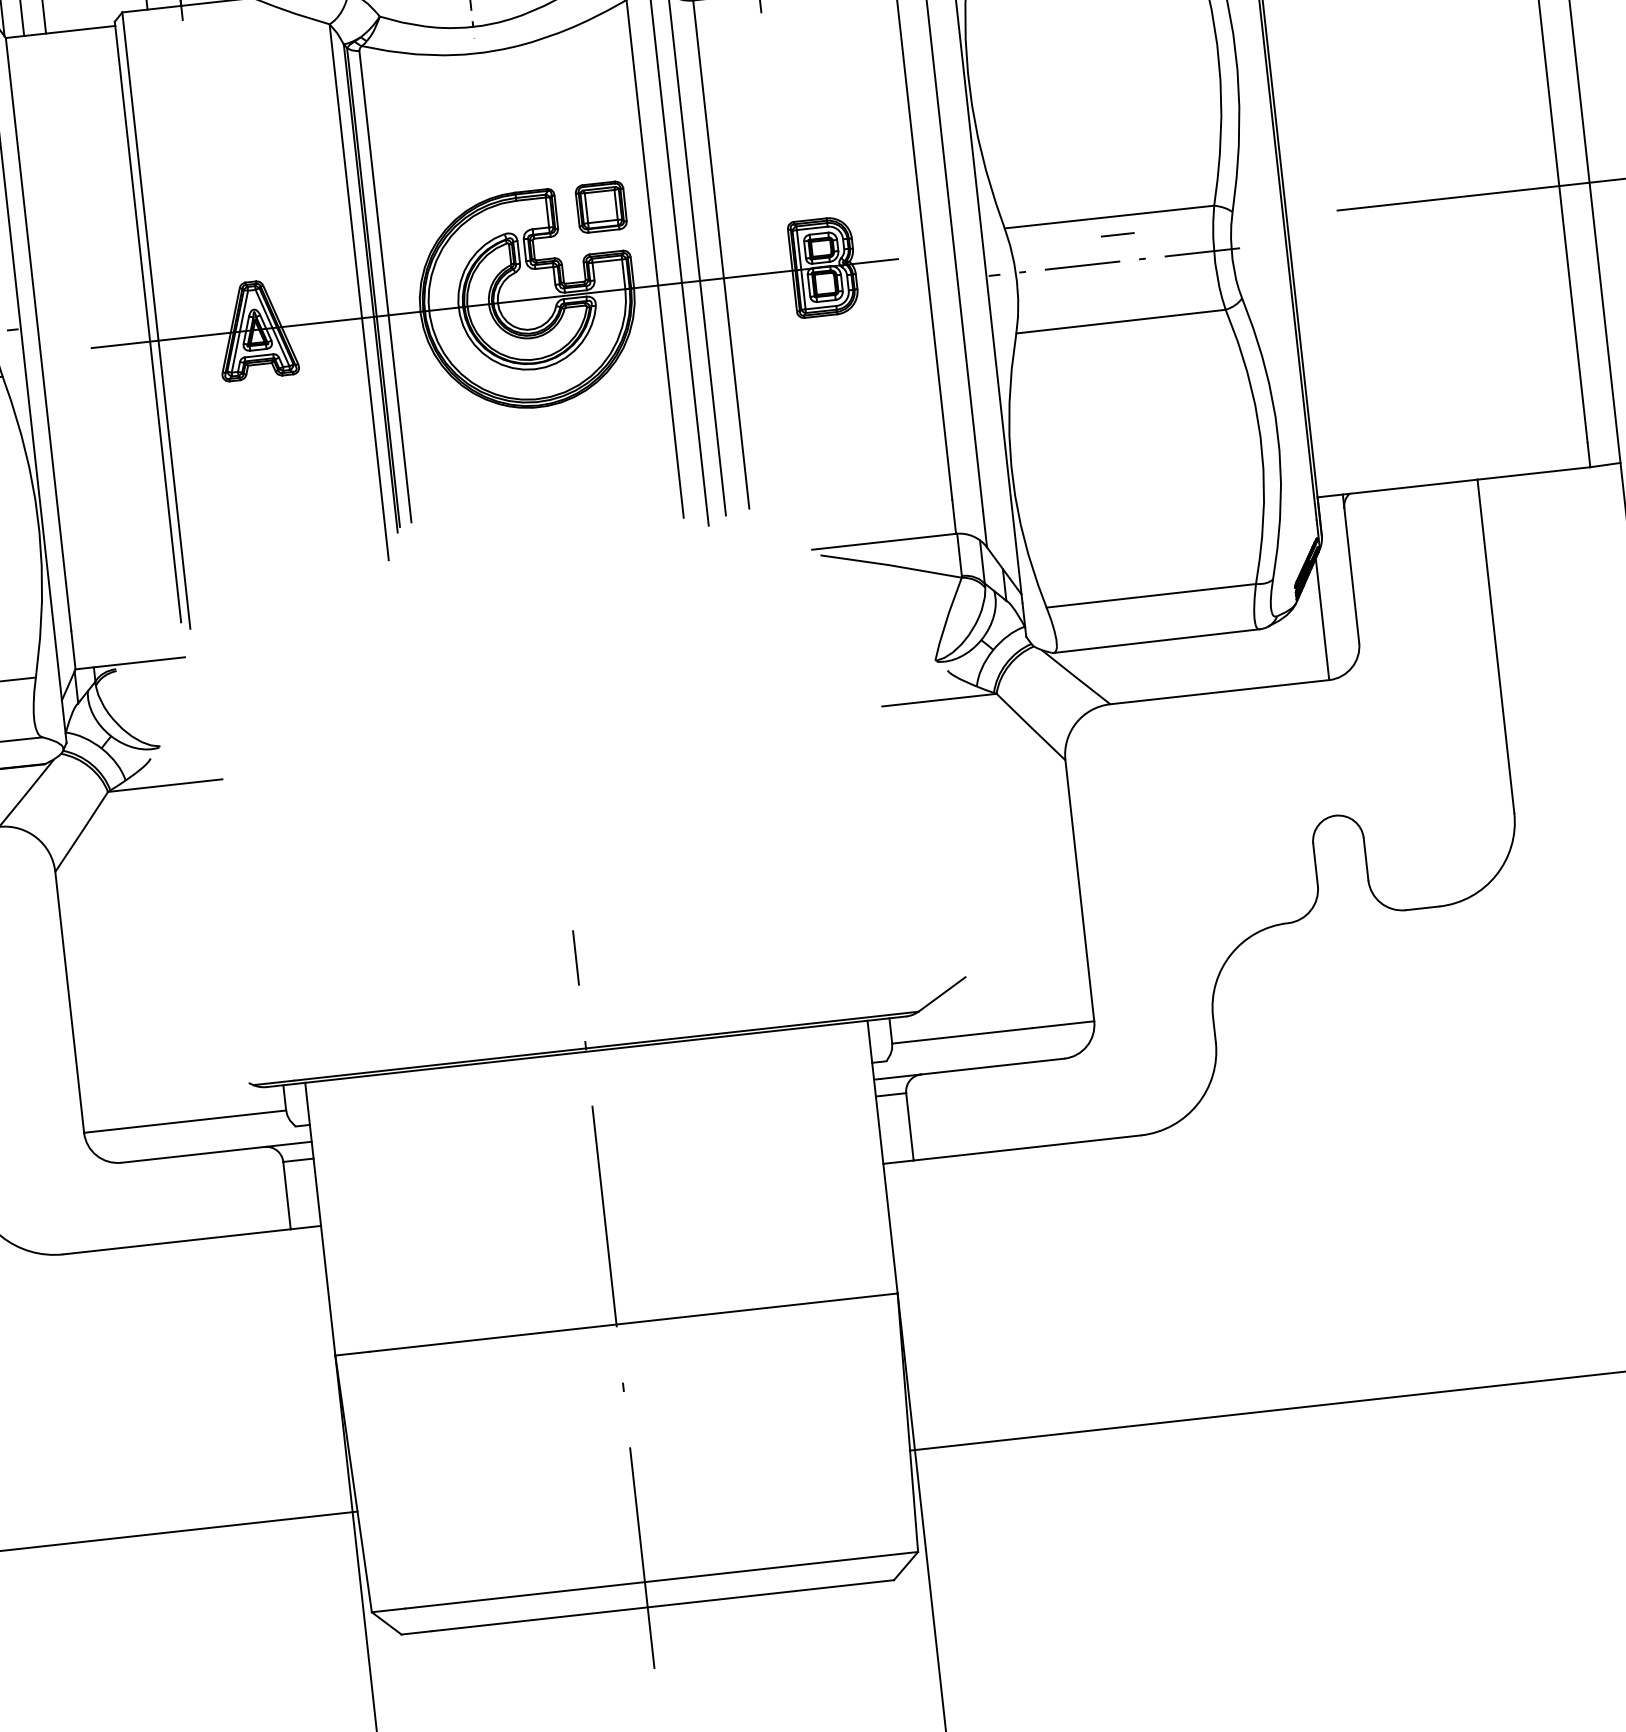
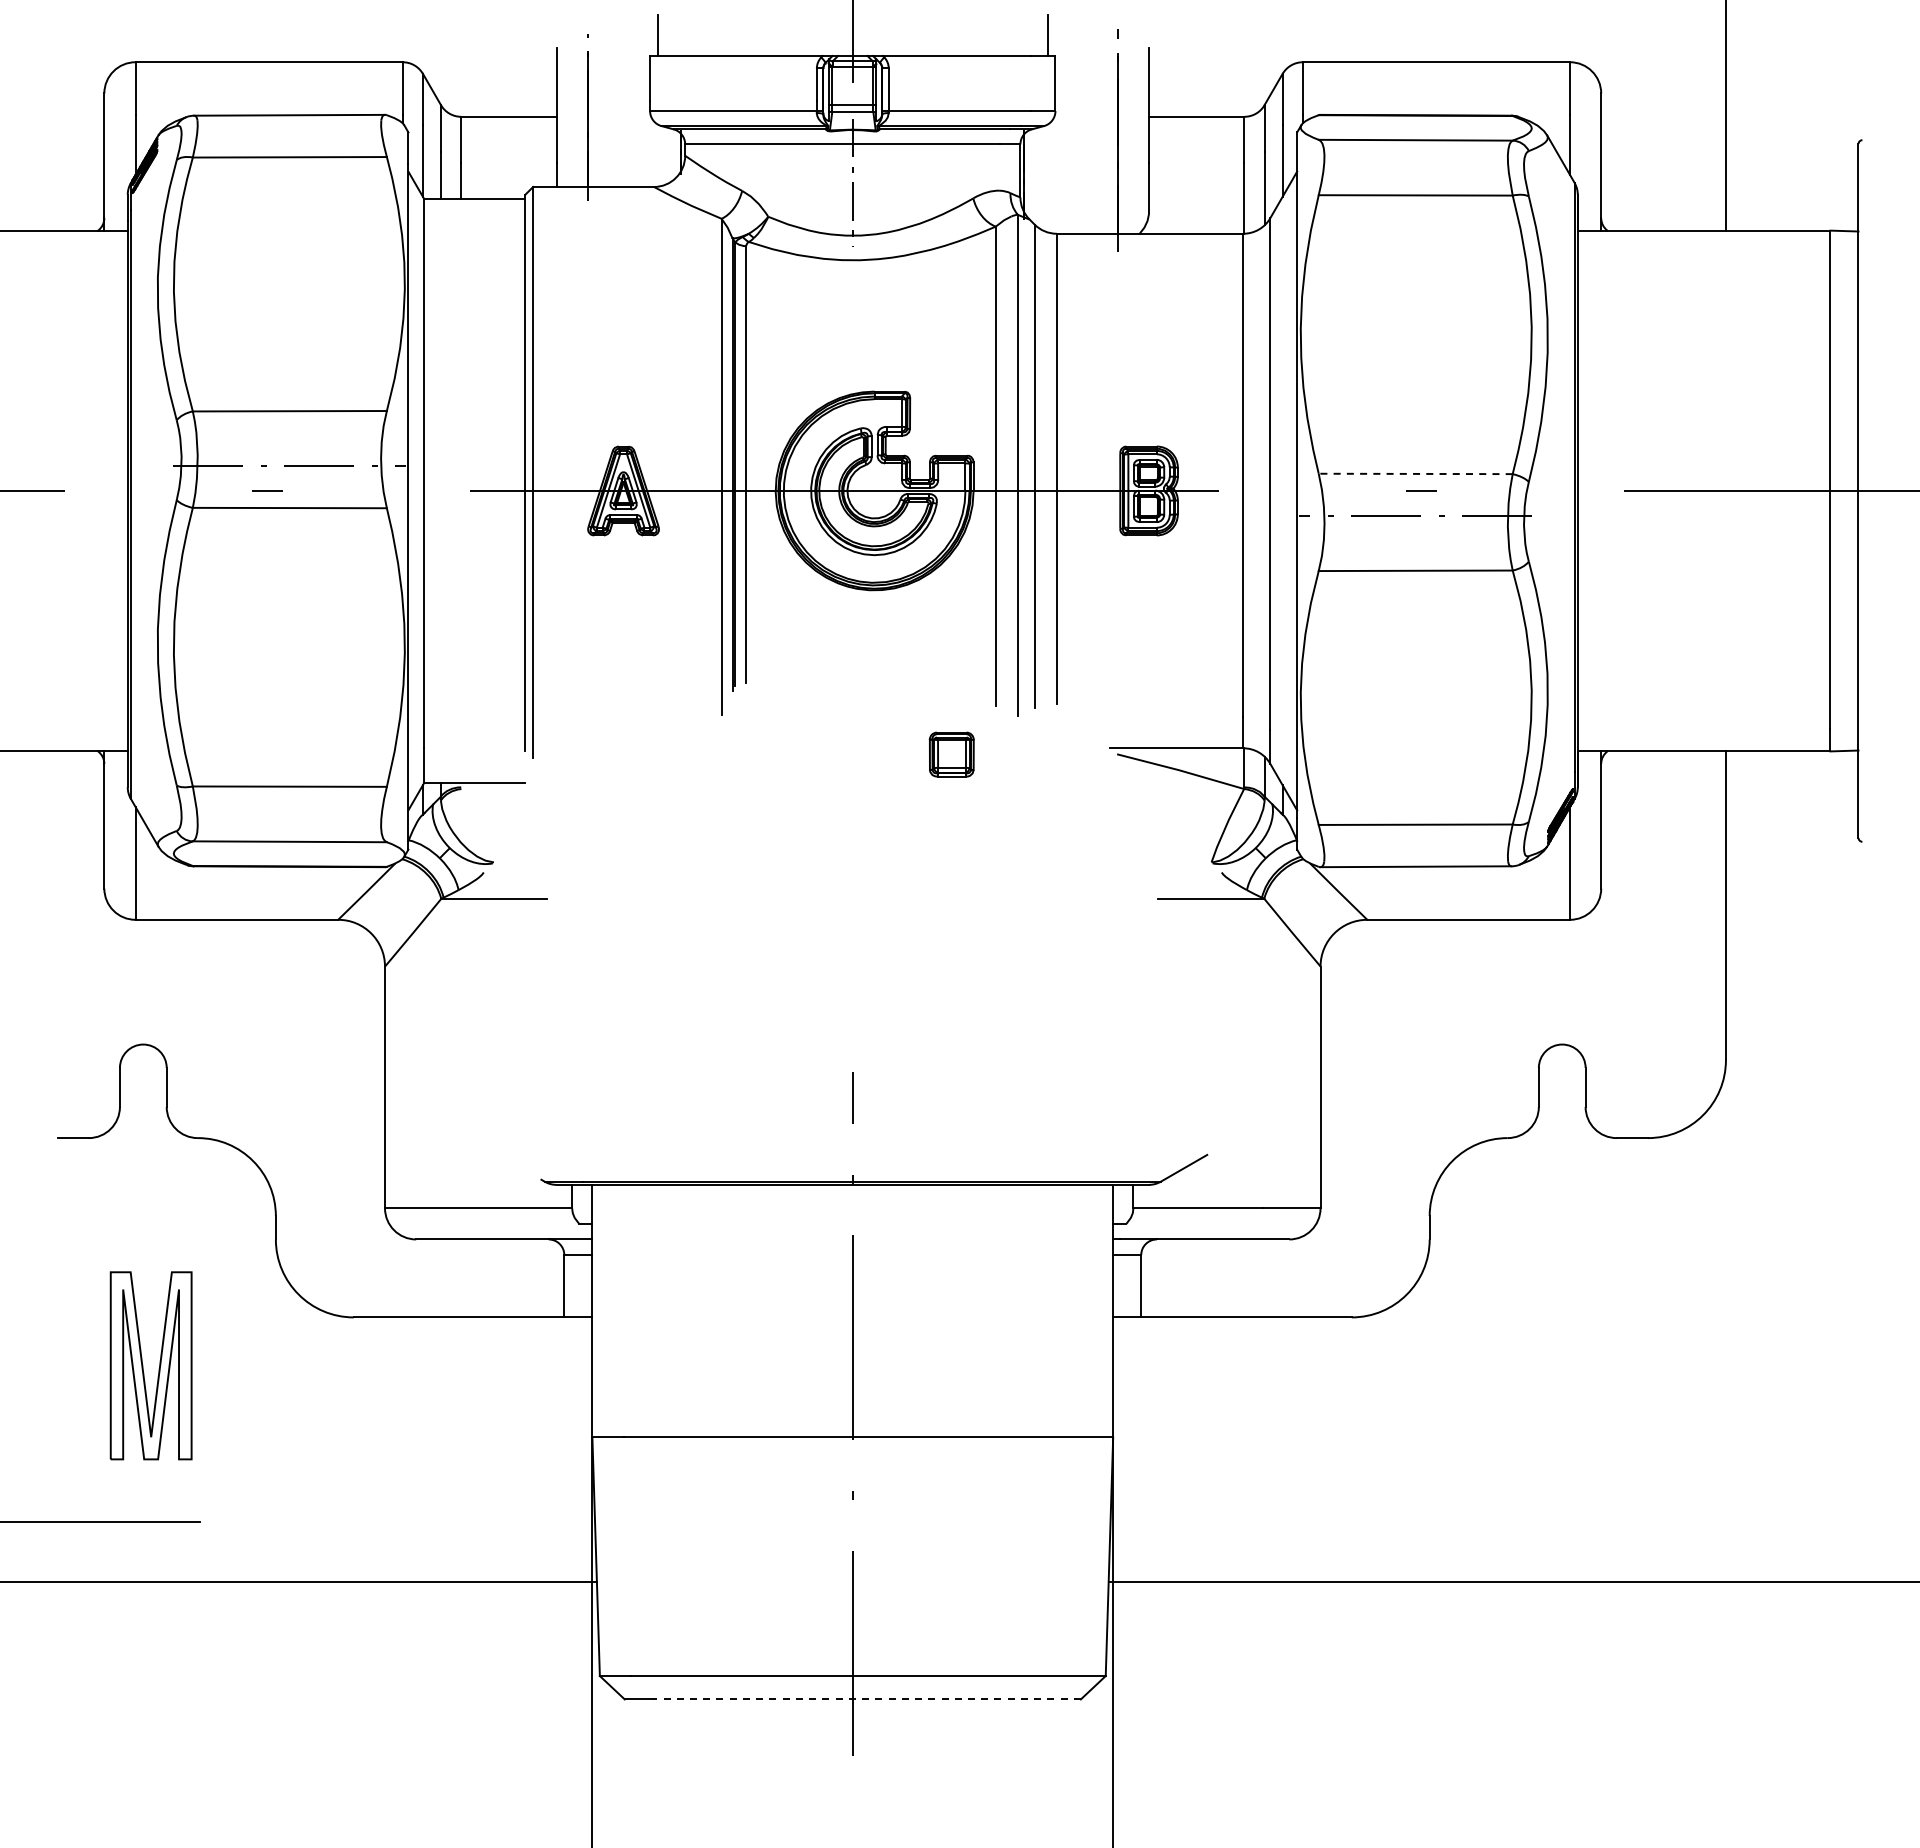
part: (601, 207) -> (951, 754), moved
line: (1109, 216) -> (1415, 473), solid -> dashed
line: (662, 1605) -> (866, 1699), solid -> dashed

